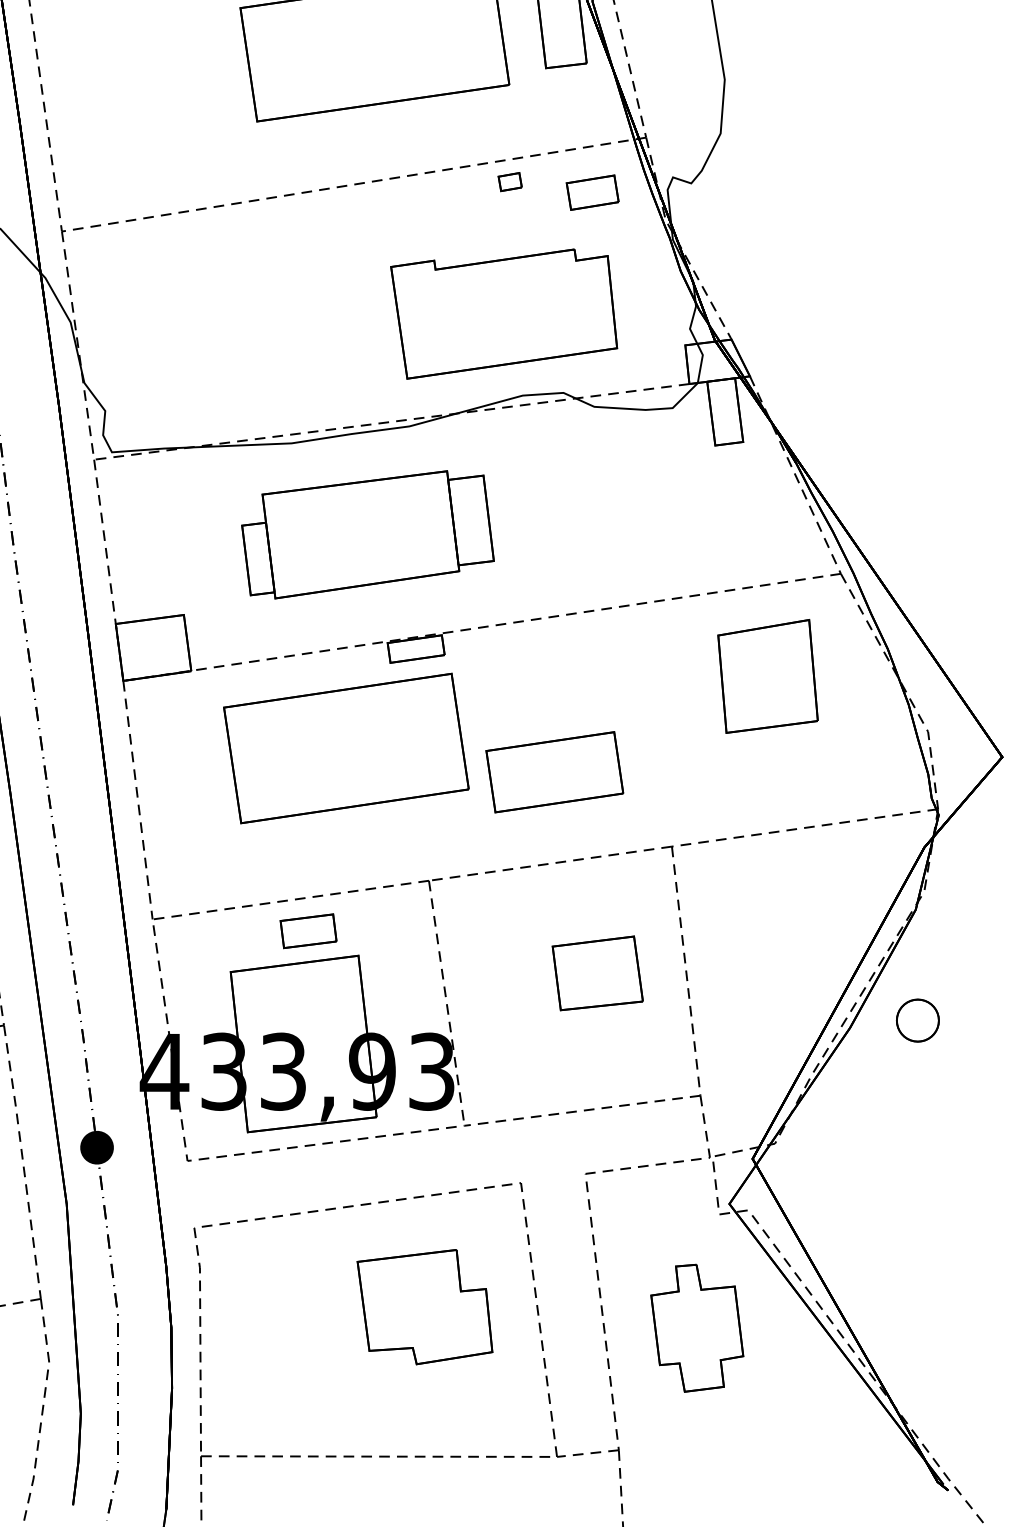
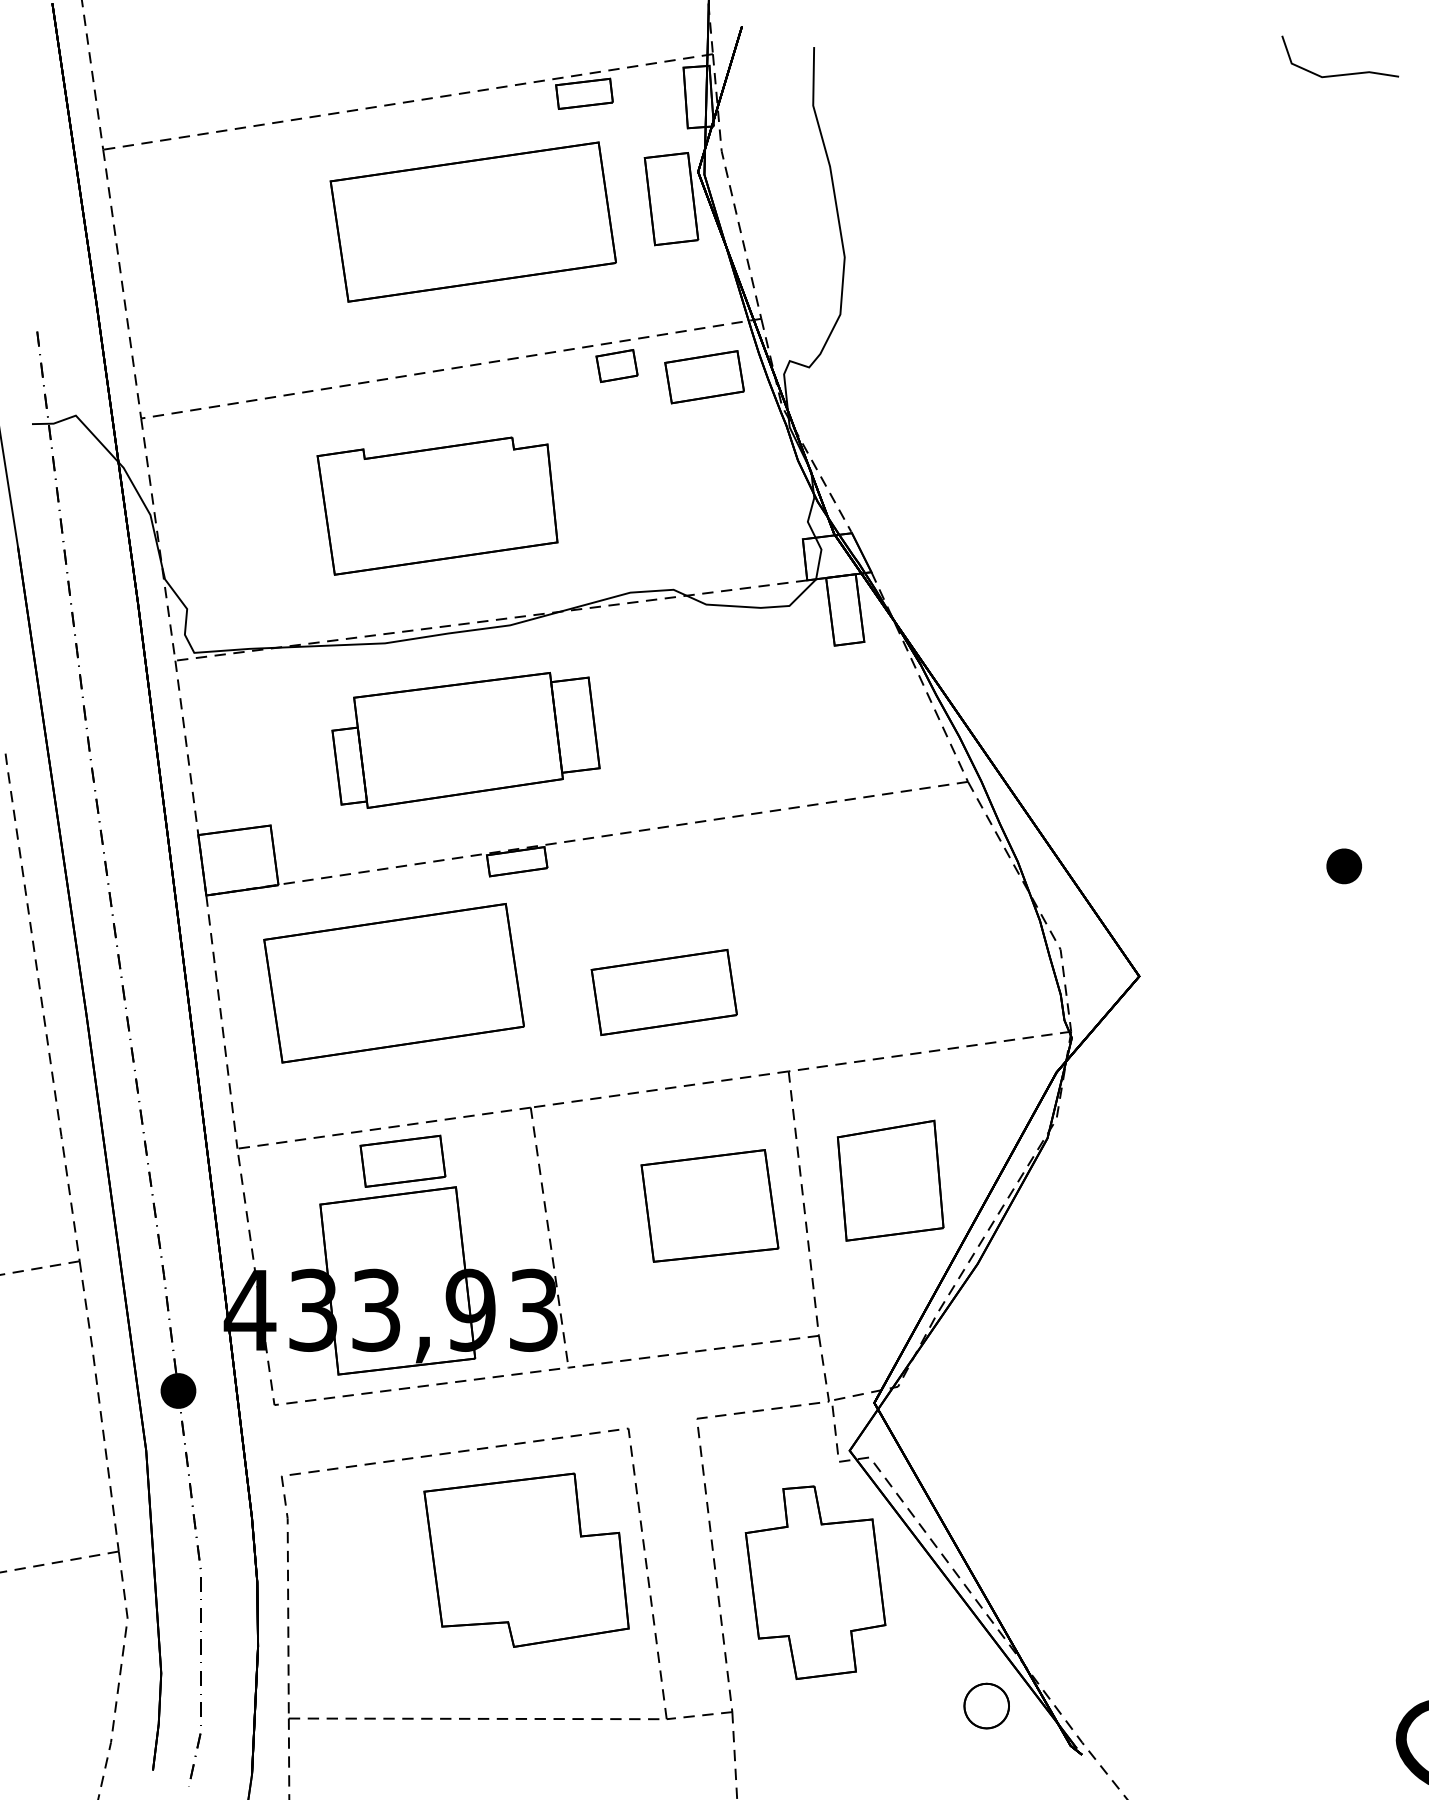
part: (509, 181) -> (616, 365), size x1.67
part: (592, 192) -> (704, 377), size x1.43
part: (504, 313) -> (437, 505), moved
part: (767, 676) -> (890, 1180), moved
part: (345, 748) -> (393, 983), moved
part: (308, 930) -> (402, 1160), size x1.43
part: (597, 972) -> (709, 1205), size x1.43
part: (917, 1020) -> (986, 1705), moved
part: (424, 1306) -> (526, 1559), size x1.43
part: (697, 1328) -> (815, 1582), size x1.43

